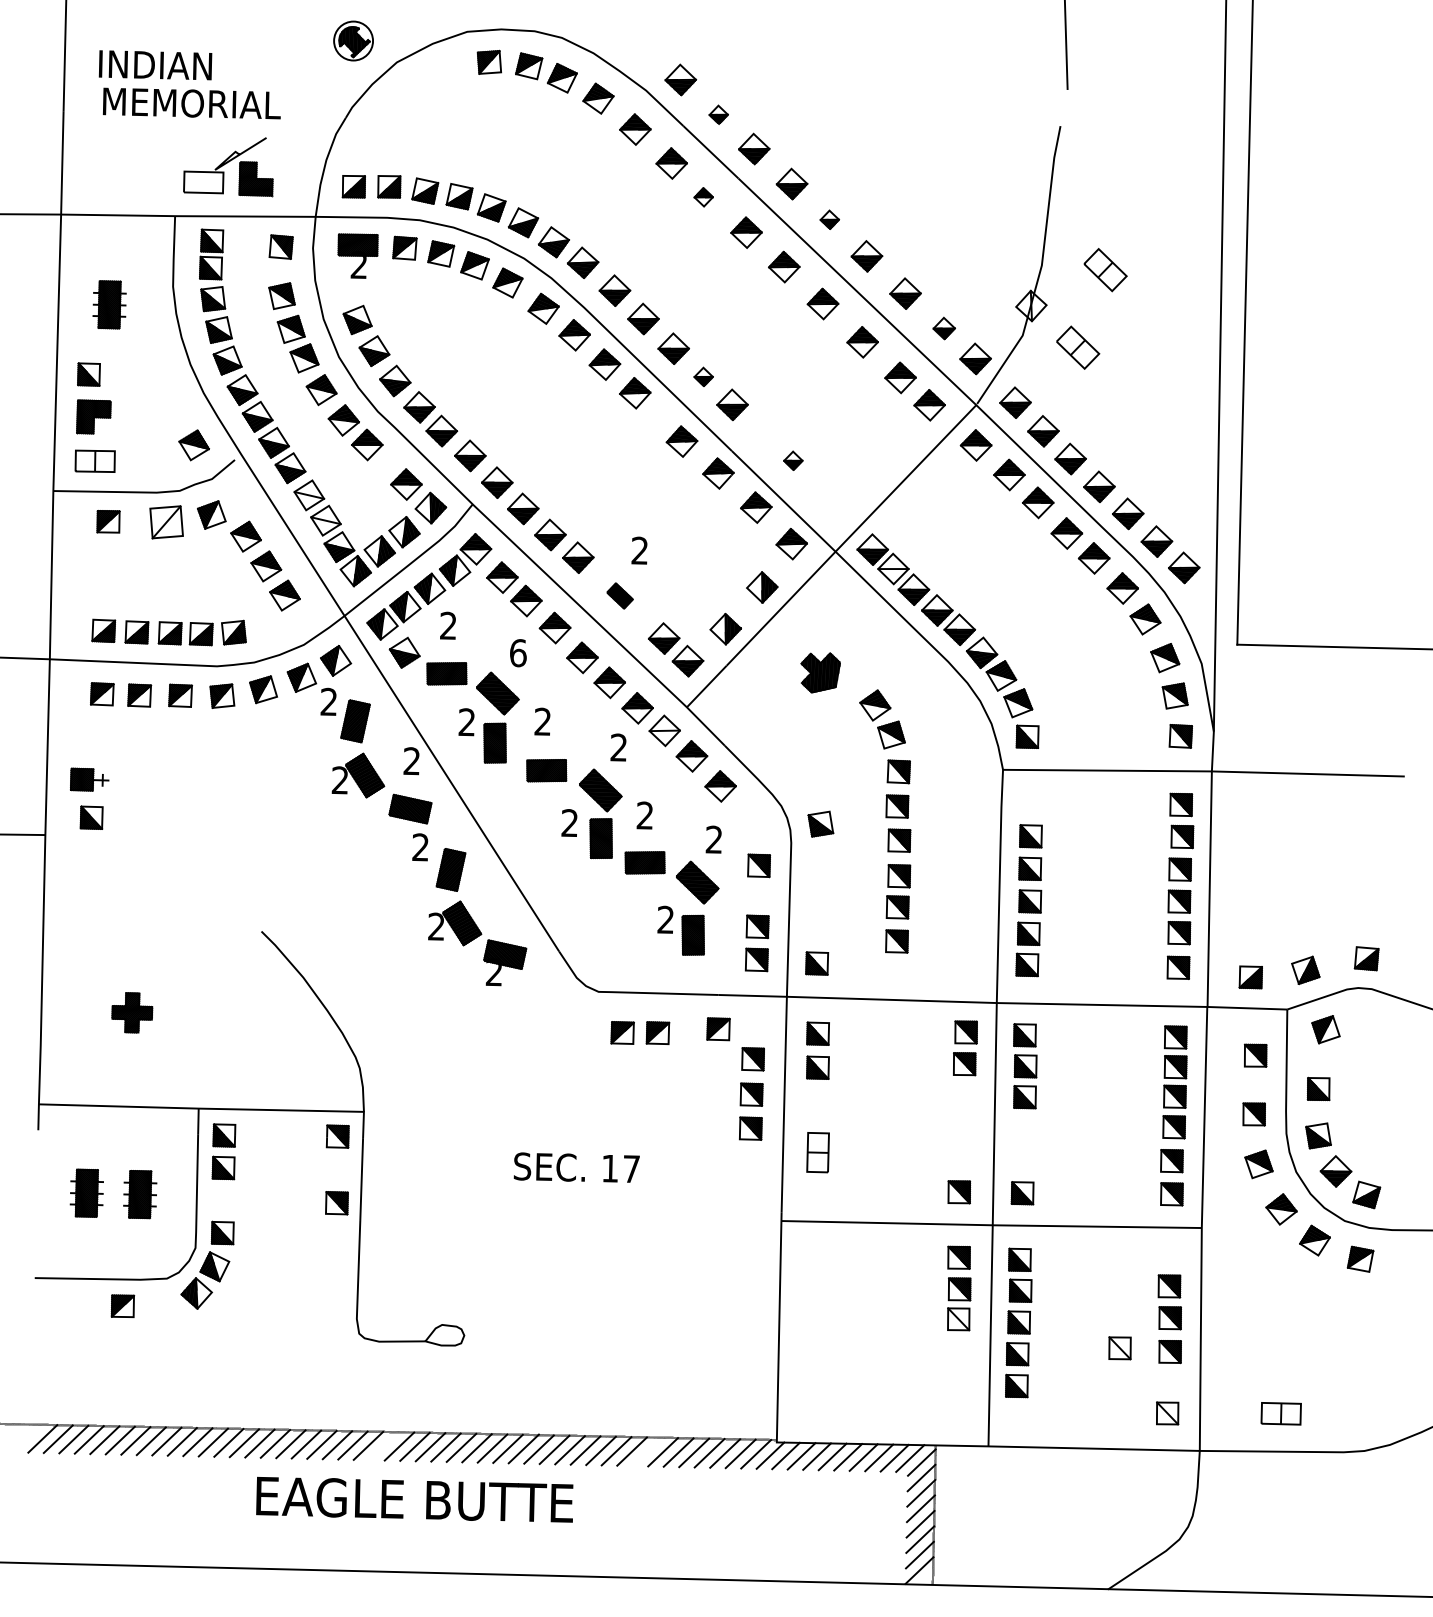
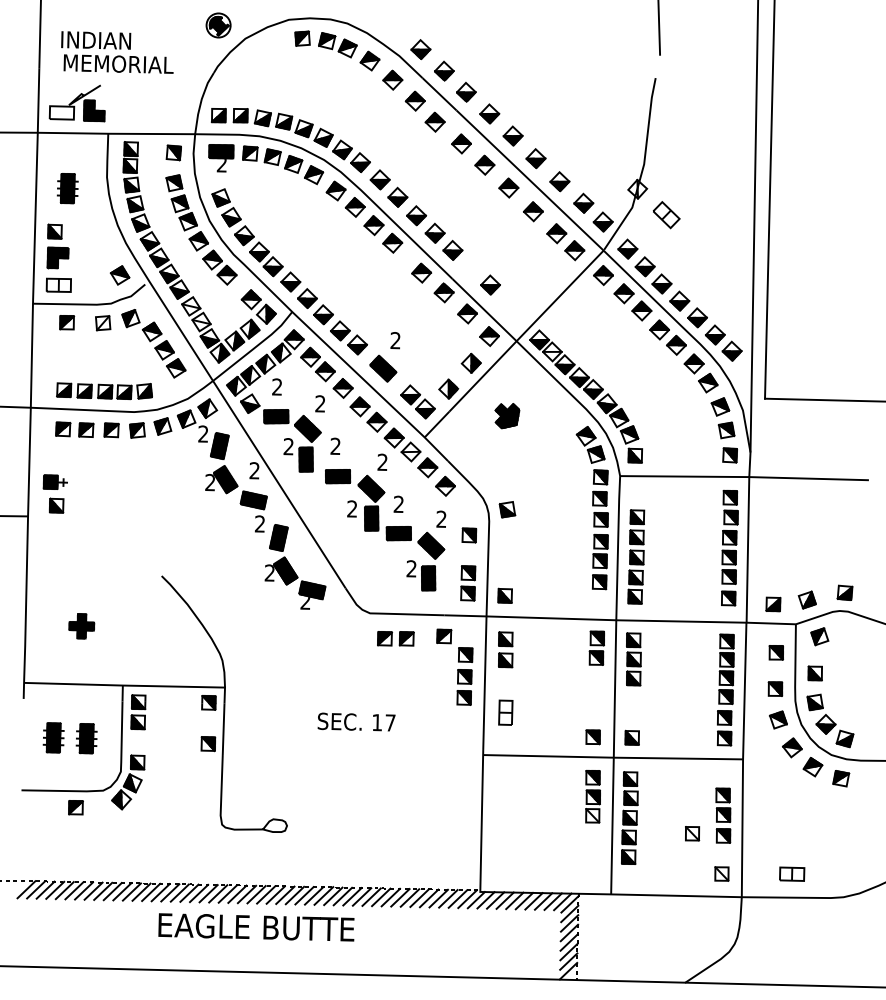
part: (718, 113) -> (444, 70), size x1.67
part: (227, 167) -> (76, 103), moved
part: (702, 196) -> (434, 121), size x1.67
part: (828, 218) -> (512, 135), size x1.67
part: (1105, 270) -> (683, 167), removed
part: (943, 327) -> (583, 202), size x1.43
part: (702, 375) -> (434, 232), size x1.67
part: (793, 459) -> (490, 284), size x1.67
part: (167, 523) -> (103, 323), size x0.71
part: (620, 595) -> (383, 368), size x1.67
text: (518, 652) -> (320, 403), 6 -> 2
part: (883, 822) -> (591, 508), moved
line: (384, 1444) -> (237, 893), added
line: (647, 1451) -> (400, 897), added

